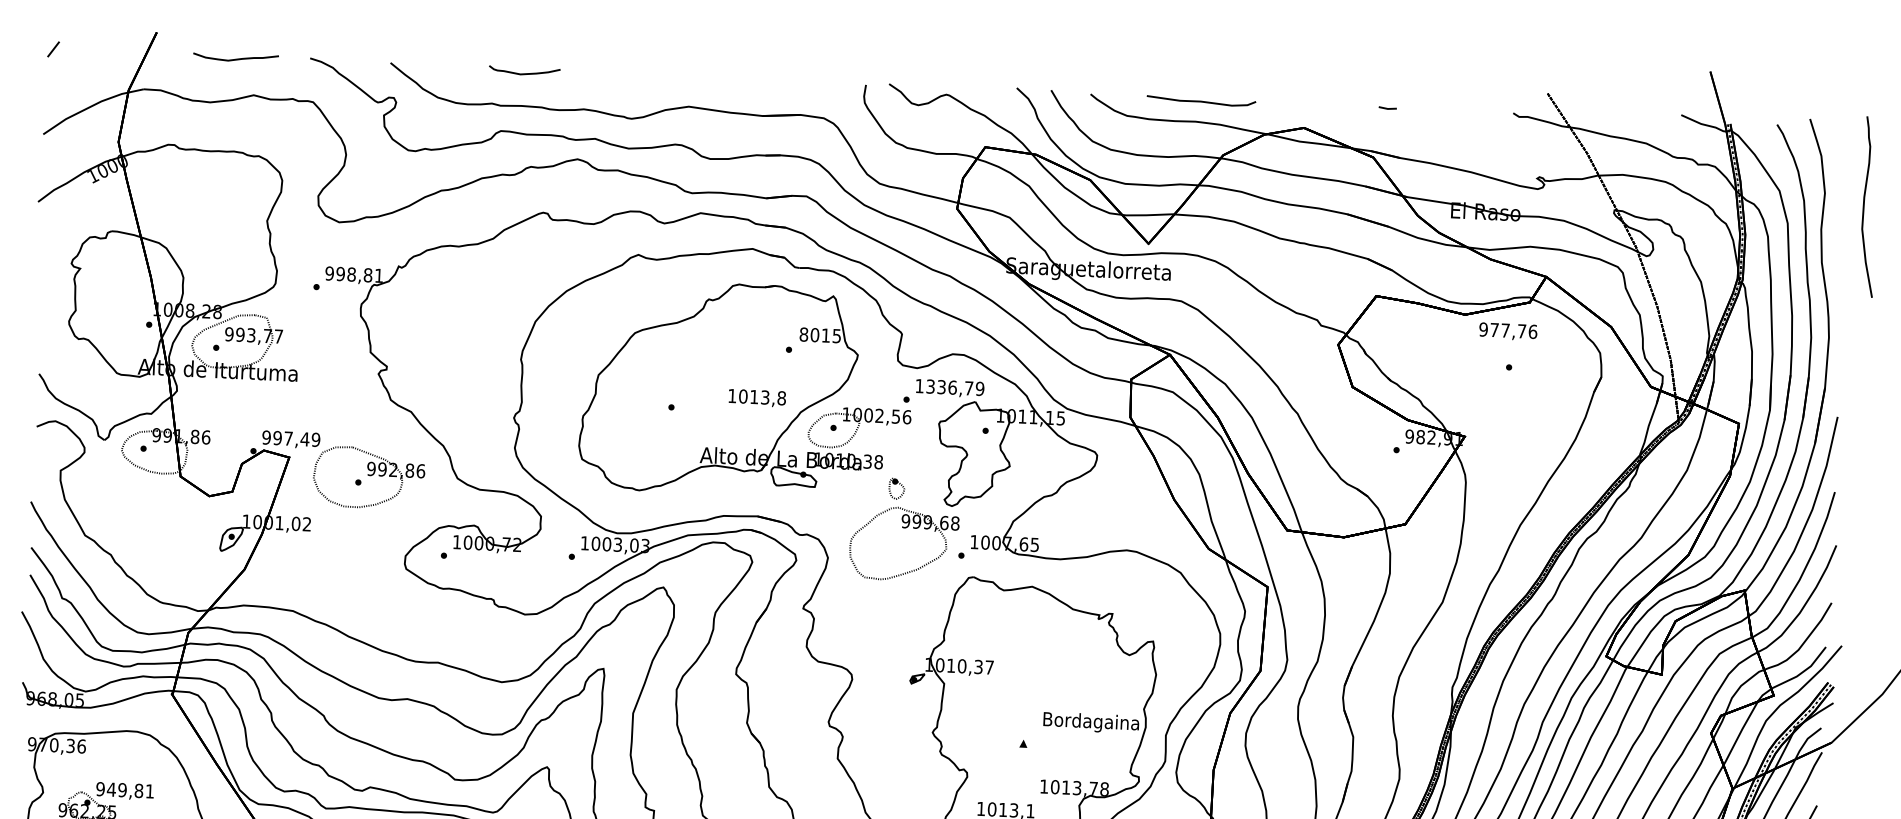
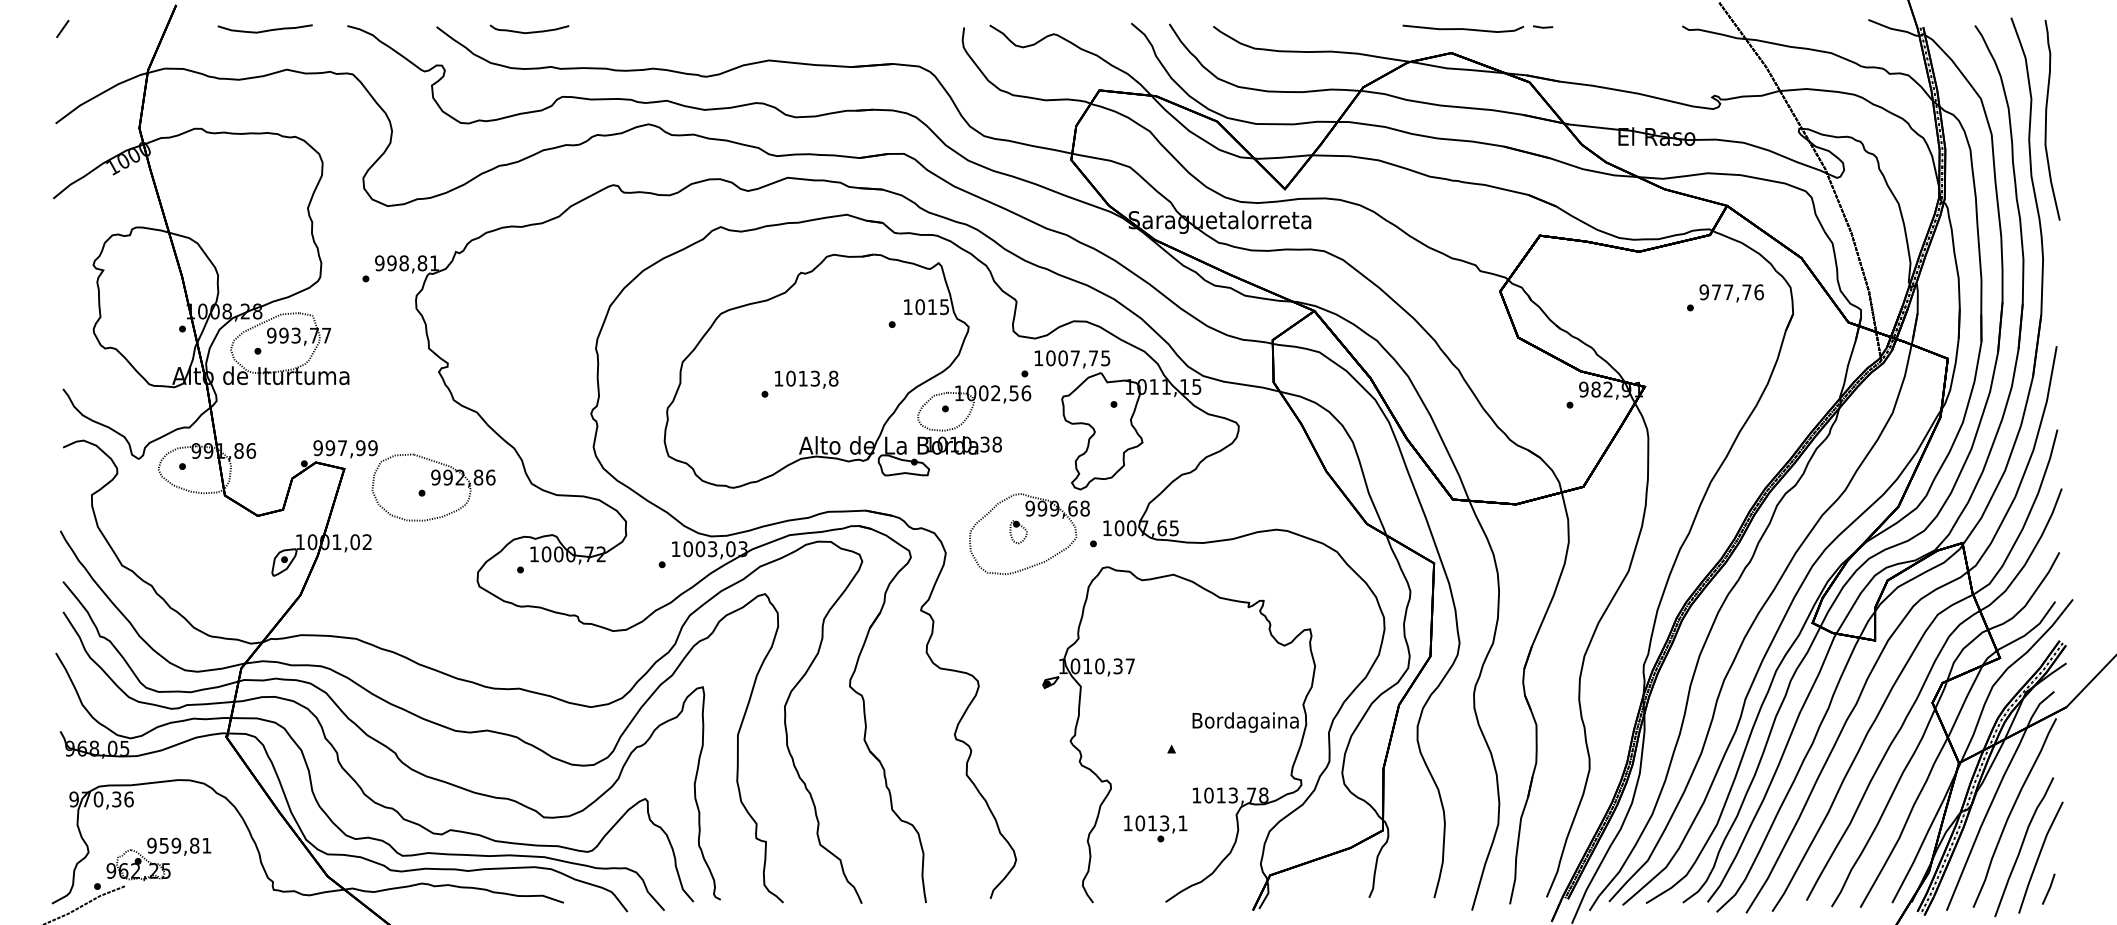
curve: (524, 73) -> (529, 31), moved
curve: (1201, 101) -> (1463, 28), moved
curve: (1864, 207) -> (2046, 120), moved
text: (1508, 331) -> (1731, 293), moved
text: (803, 334) -> (907, 307), 8015 -> 1015
text: (955, 387) -> (1078, 358), 1336,79 -> 1007,75
text: (757, 397) -> (806, 379), moved
text: (304, 439) -> (360, 448), 997,49 -> 997,99
part: (896, 489) -> (1018, 532), moved
text: (111, 789) -> (164, 845), 949,81 -> 959,81

